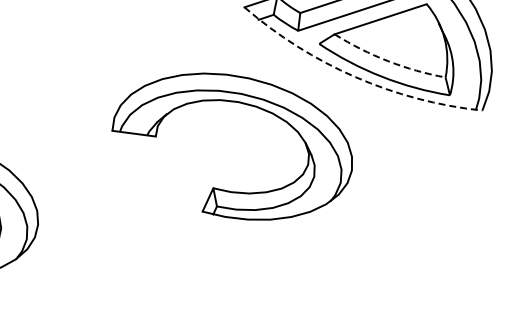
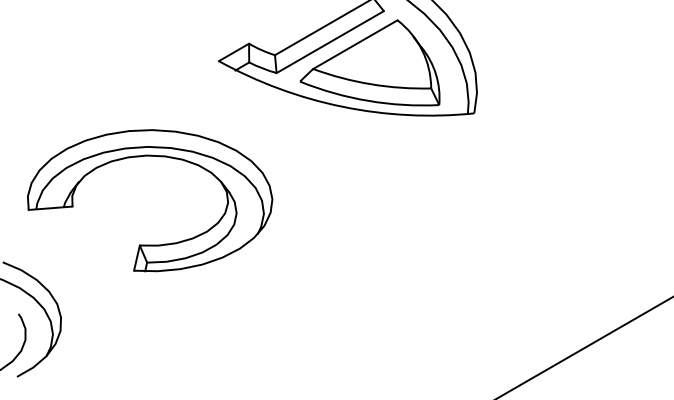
arc: (388, 61) -> (371, 84), dashed -> solid
arc: (355, 76) -> (342, 106), dashed -> solid
part: (242, 103) -> (150, 156), moved

